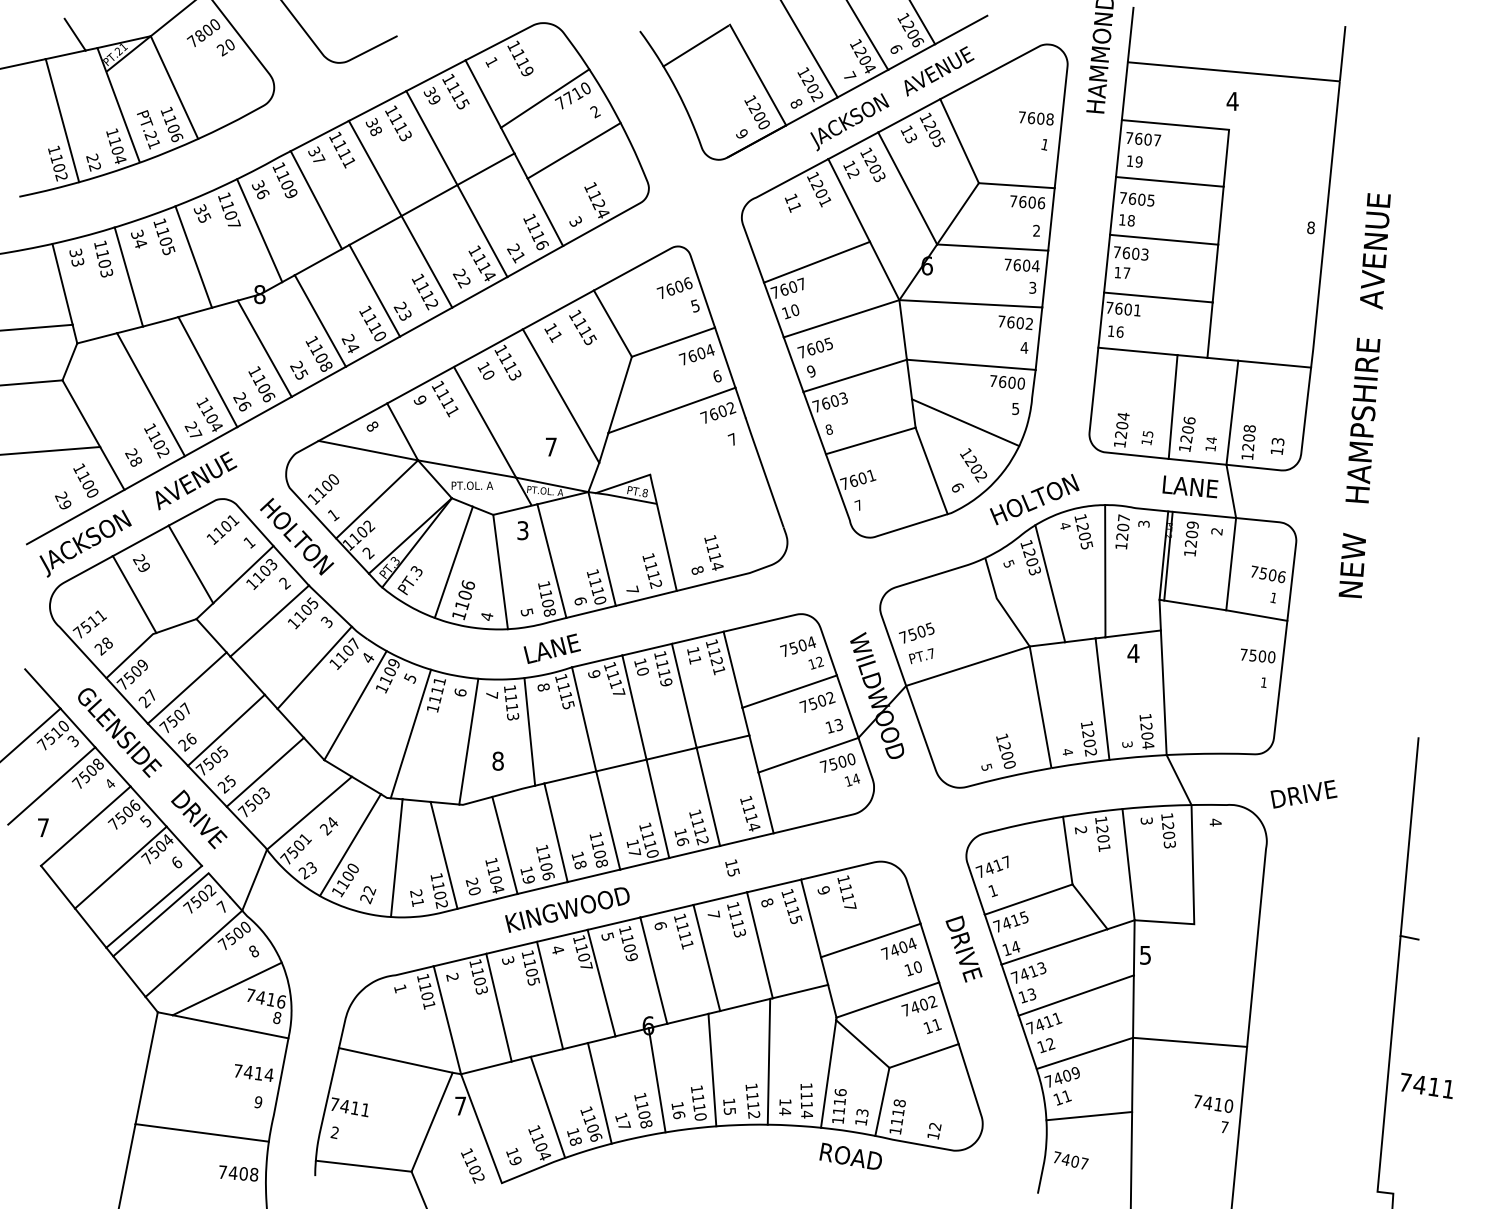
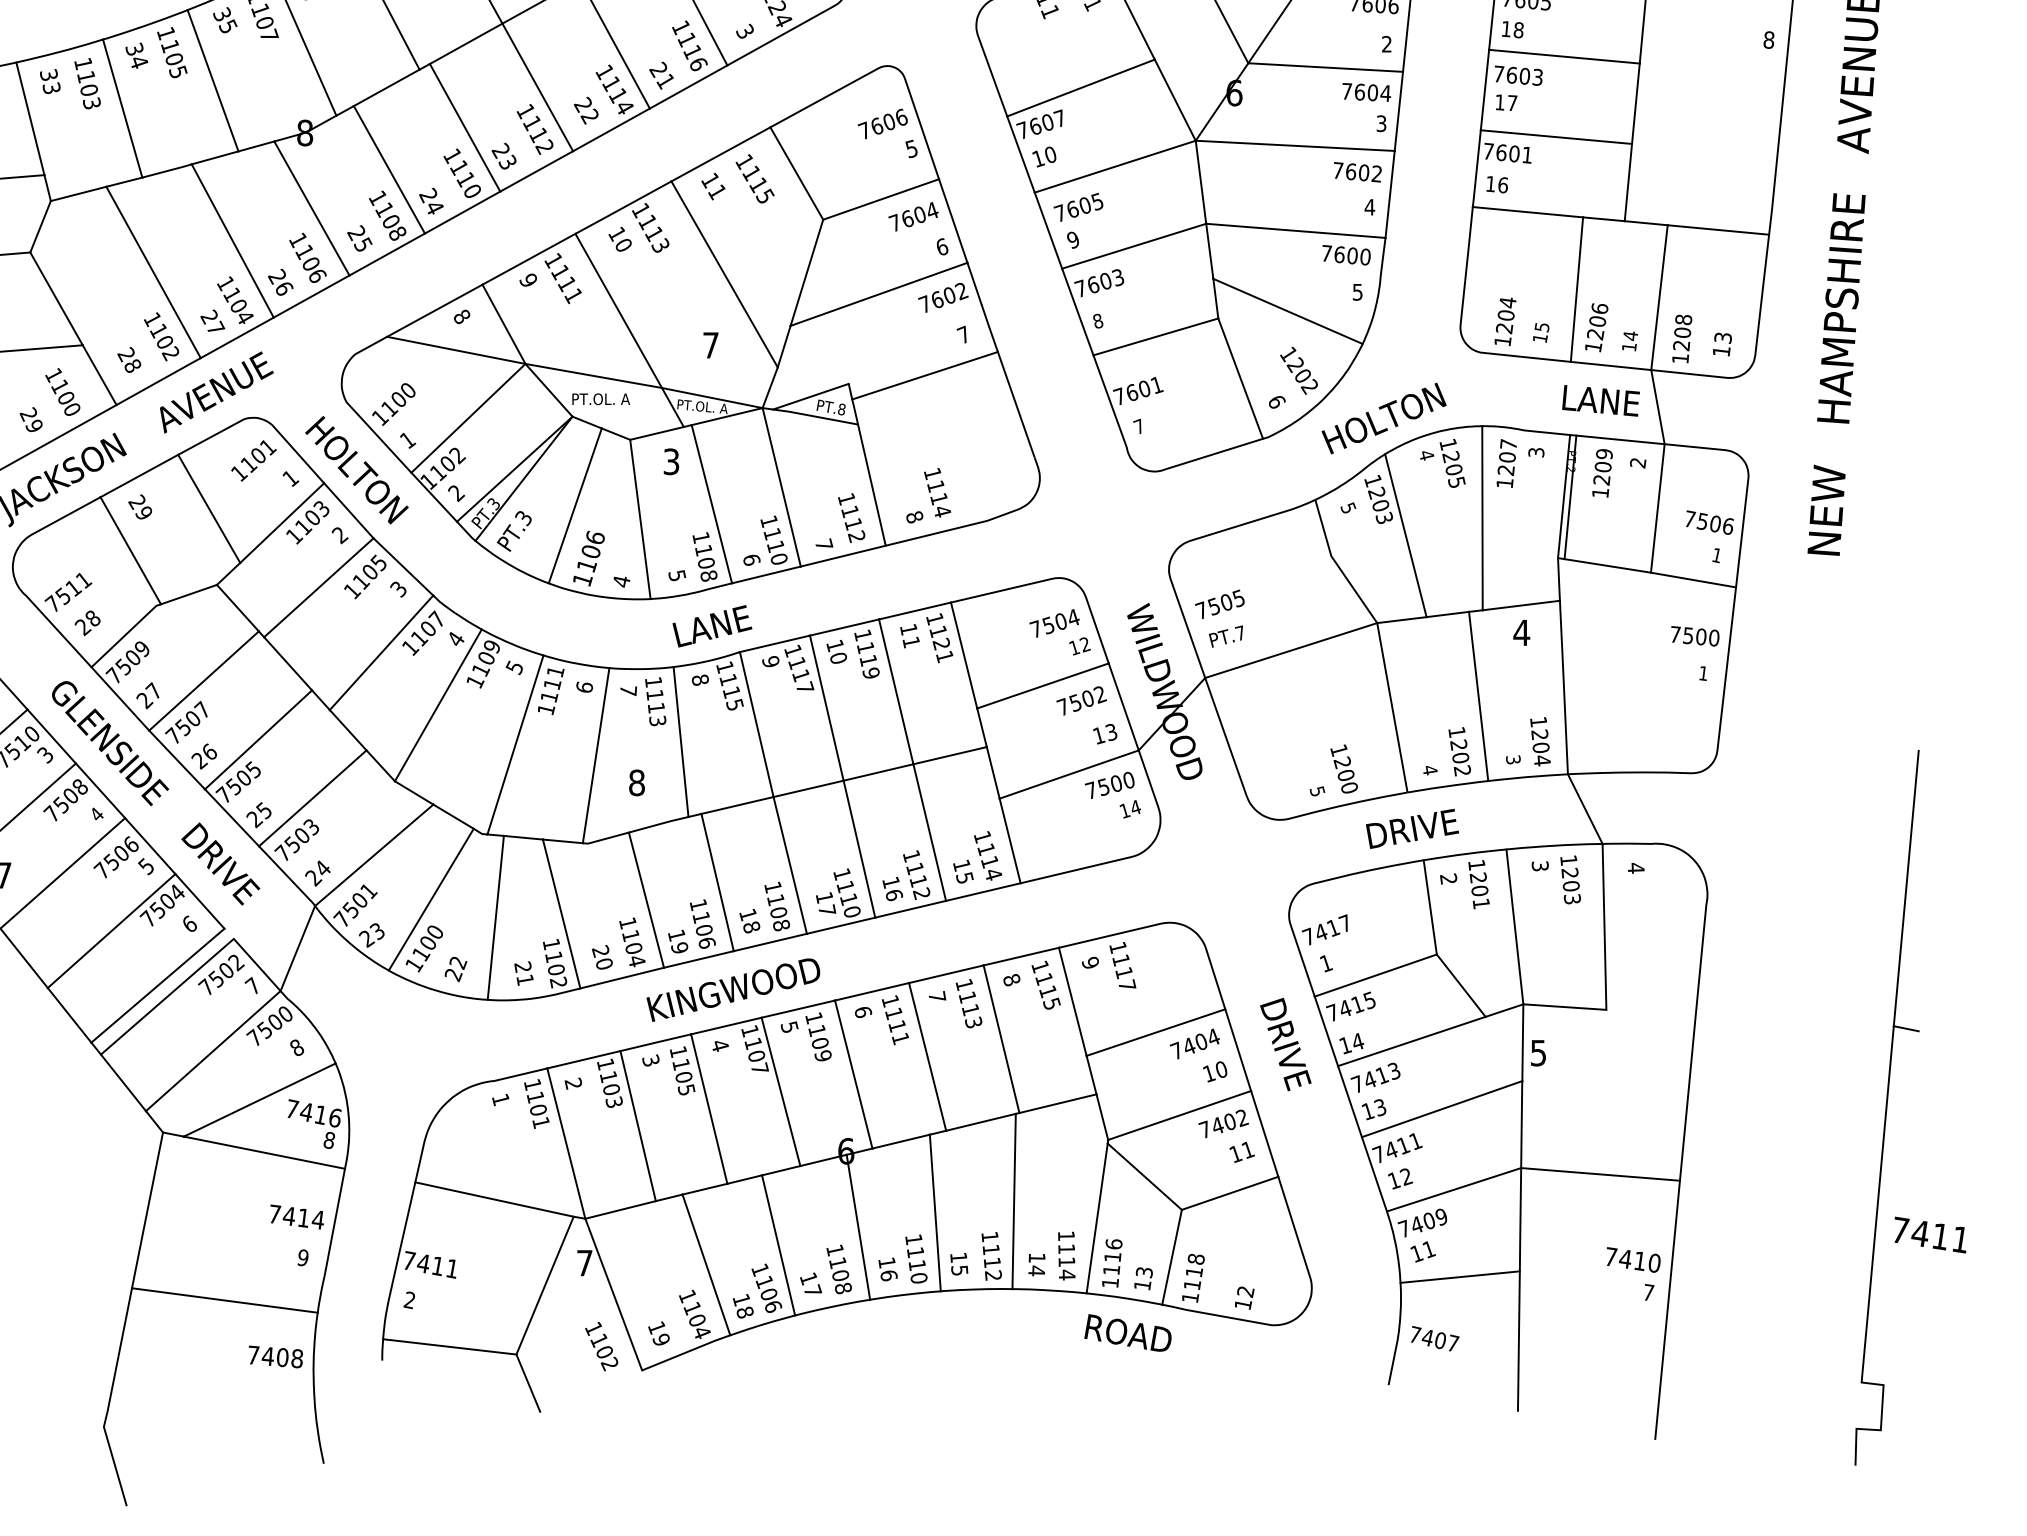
line: (704, 468) -> (924, 375), added
text: (1303, 794) -> (1411, 829), moved
text: (328, 826) -> (317, 873), moved
text: (732, 867) -> (963, 870), moved

